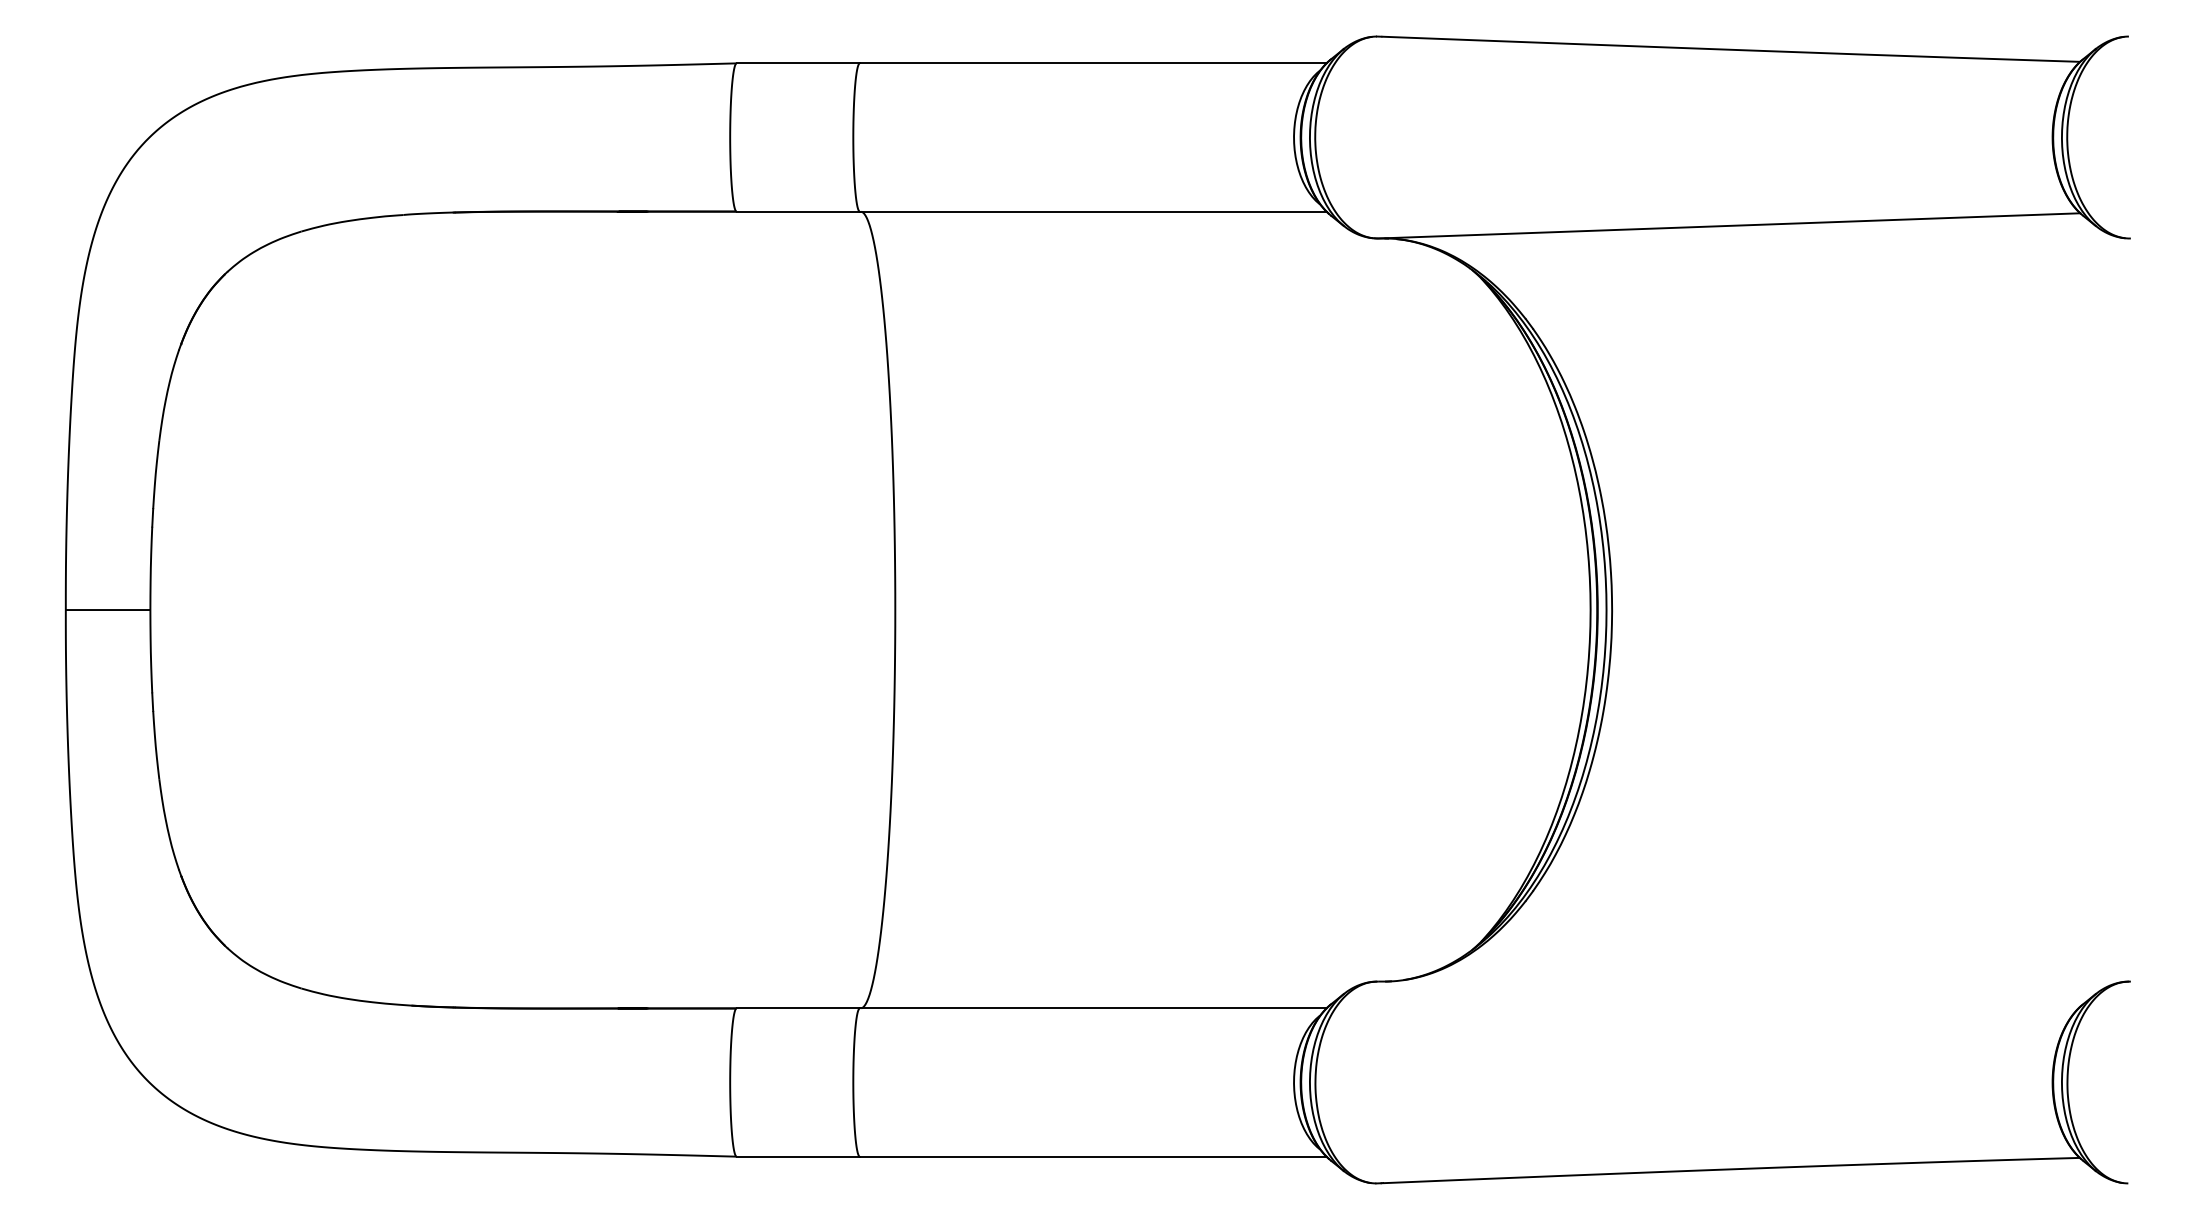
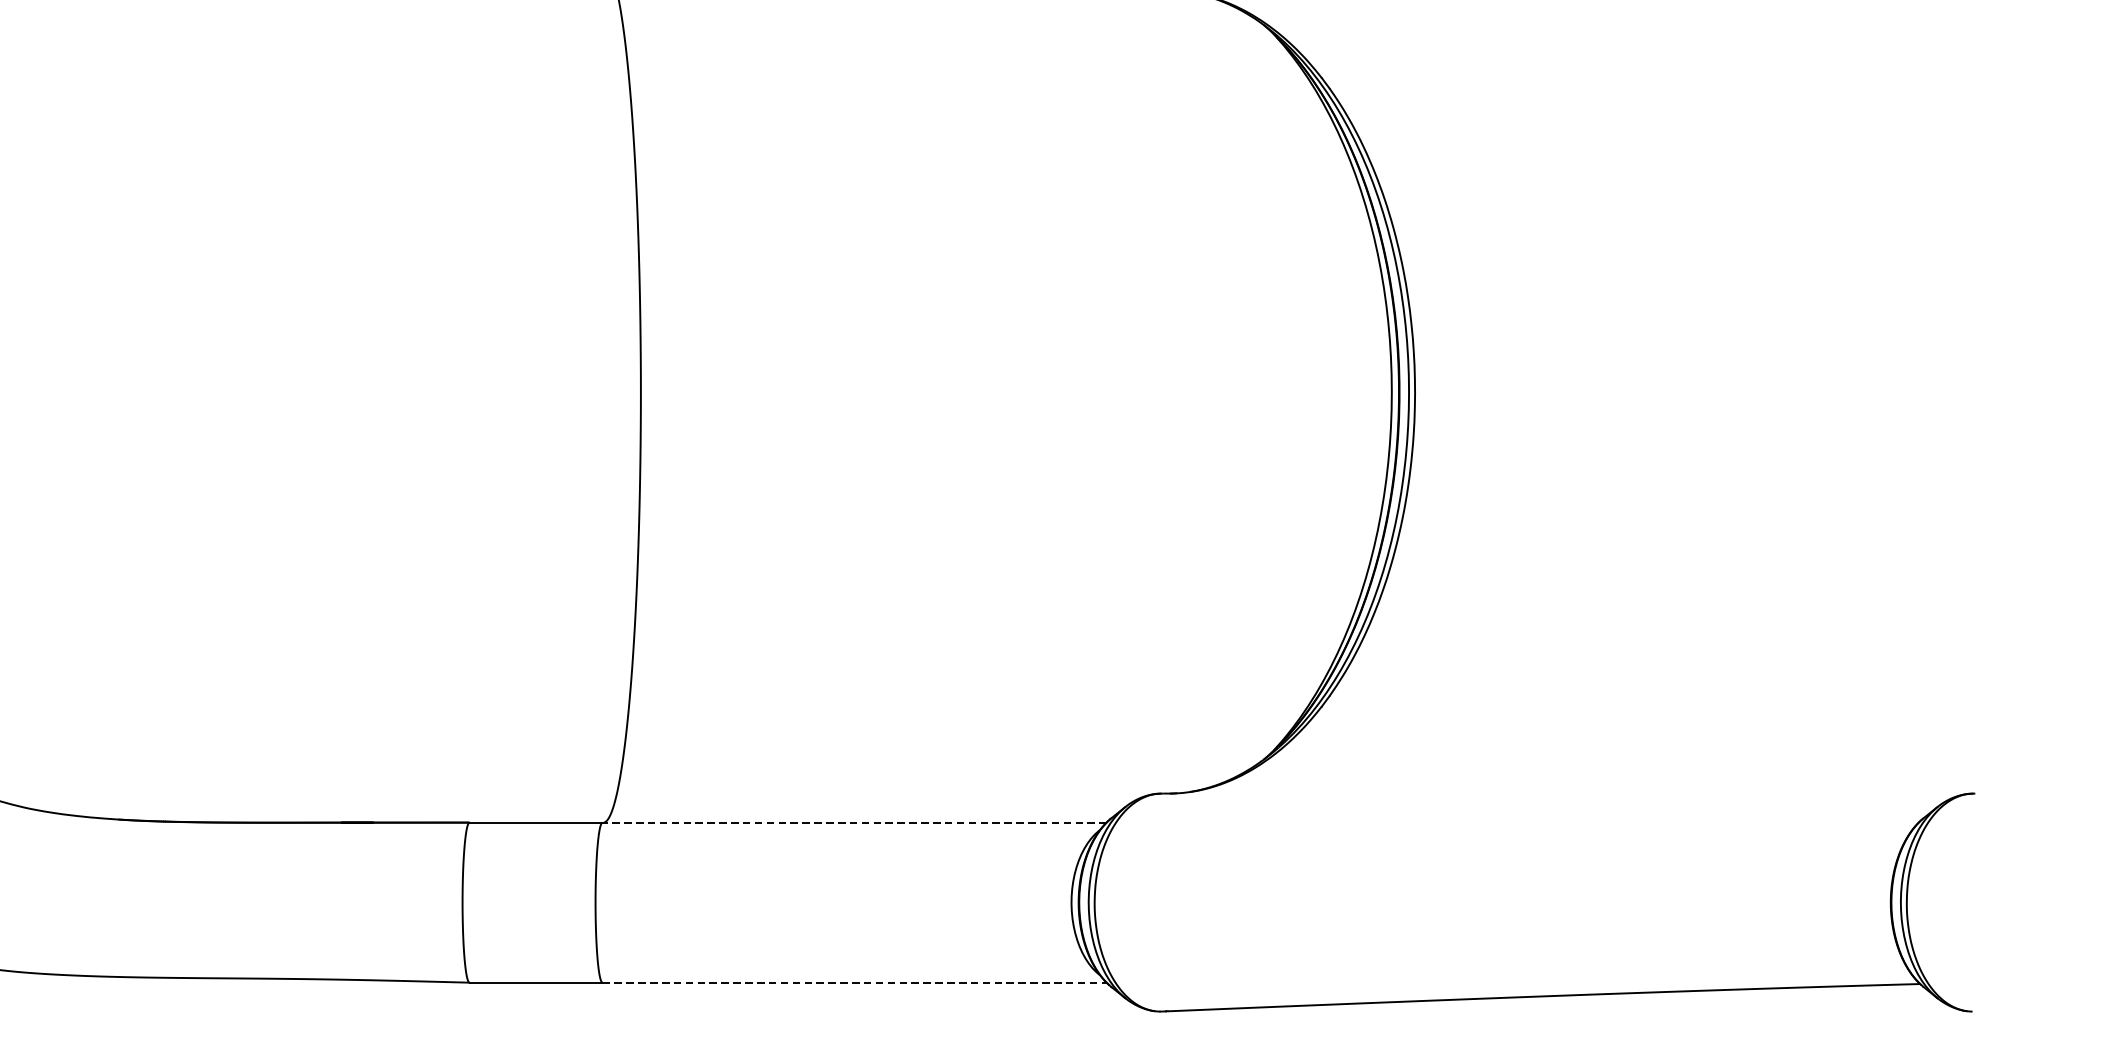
line: (1092, 1008) -> (853, 822), solid -> dashed
line: (1093, 1156) -> (854, 982), solid -> dashed

